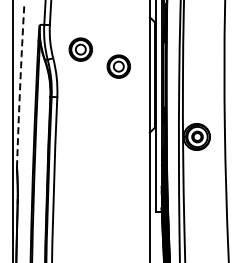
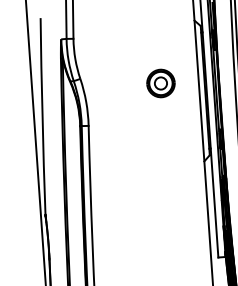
part: (80, 49) -> (112, 65), removed
arc: (20, 86) -> (42, 116), dashed -> solid

